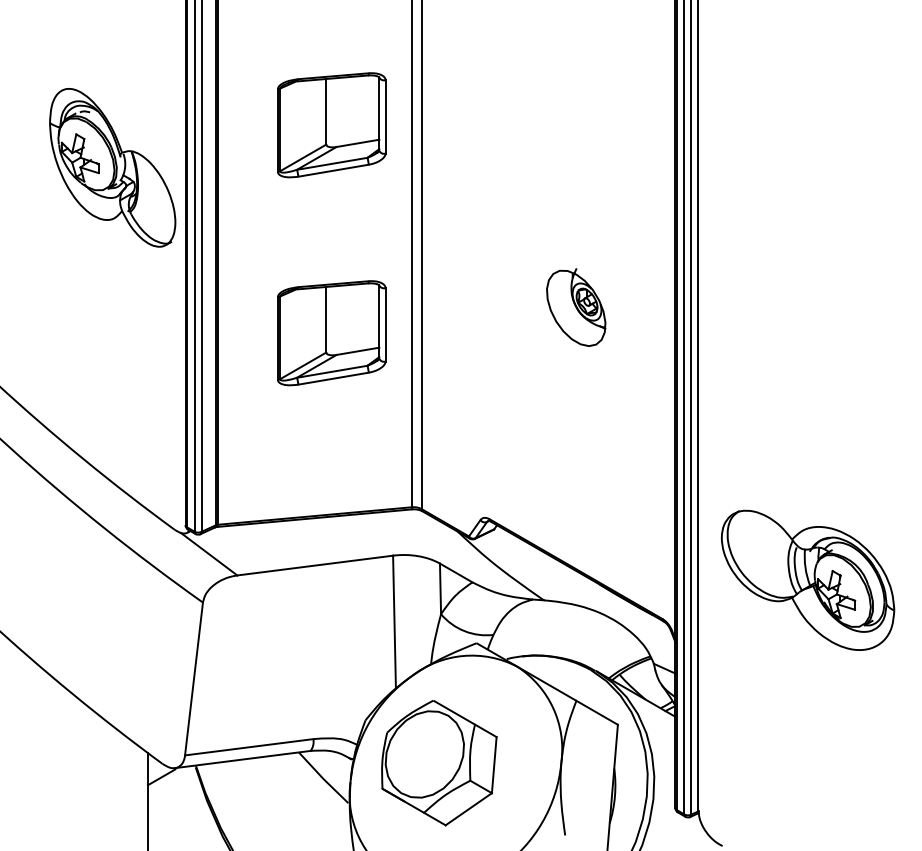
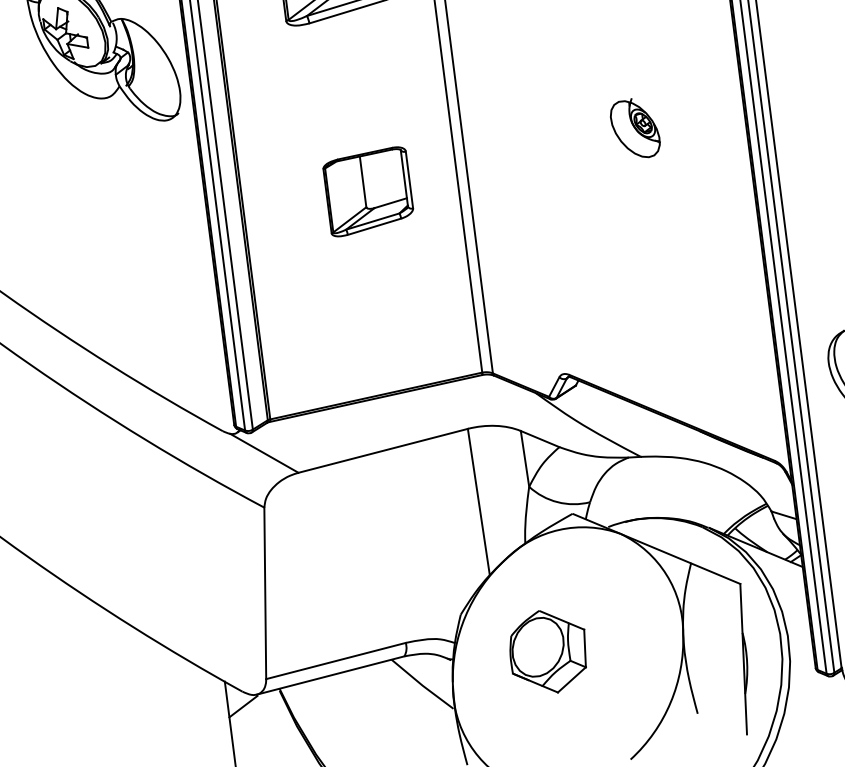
part: (576, 307) -> (635, 128), size x0.7
part: (331, 333) -> (368, 192), size x0.7
part: (439, 763) -> (548, 652), size x0.6

